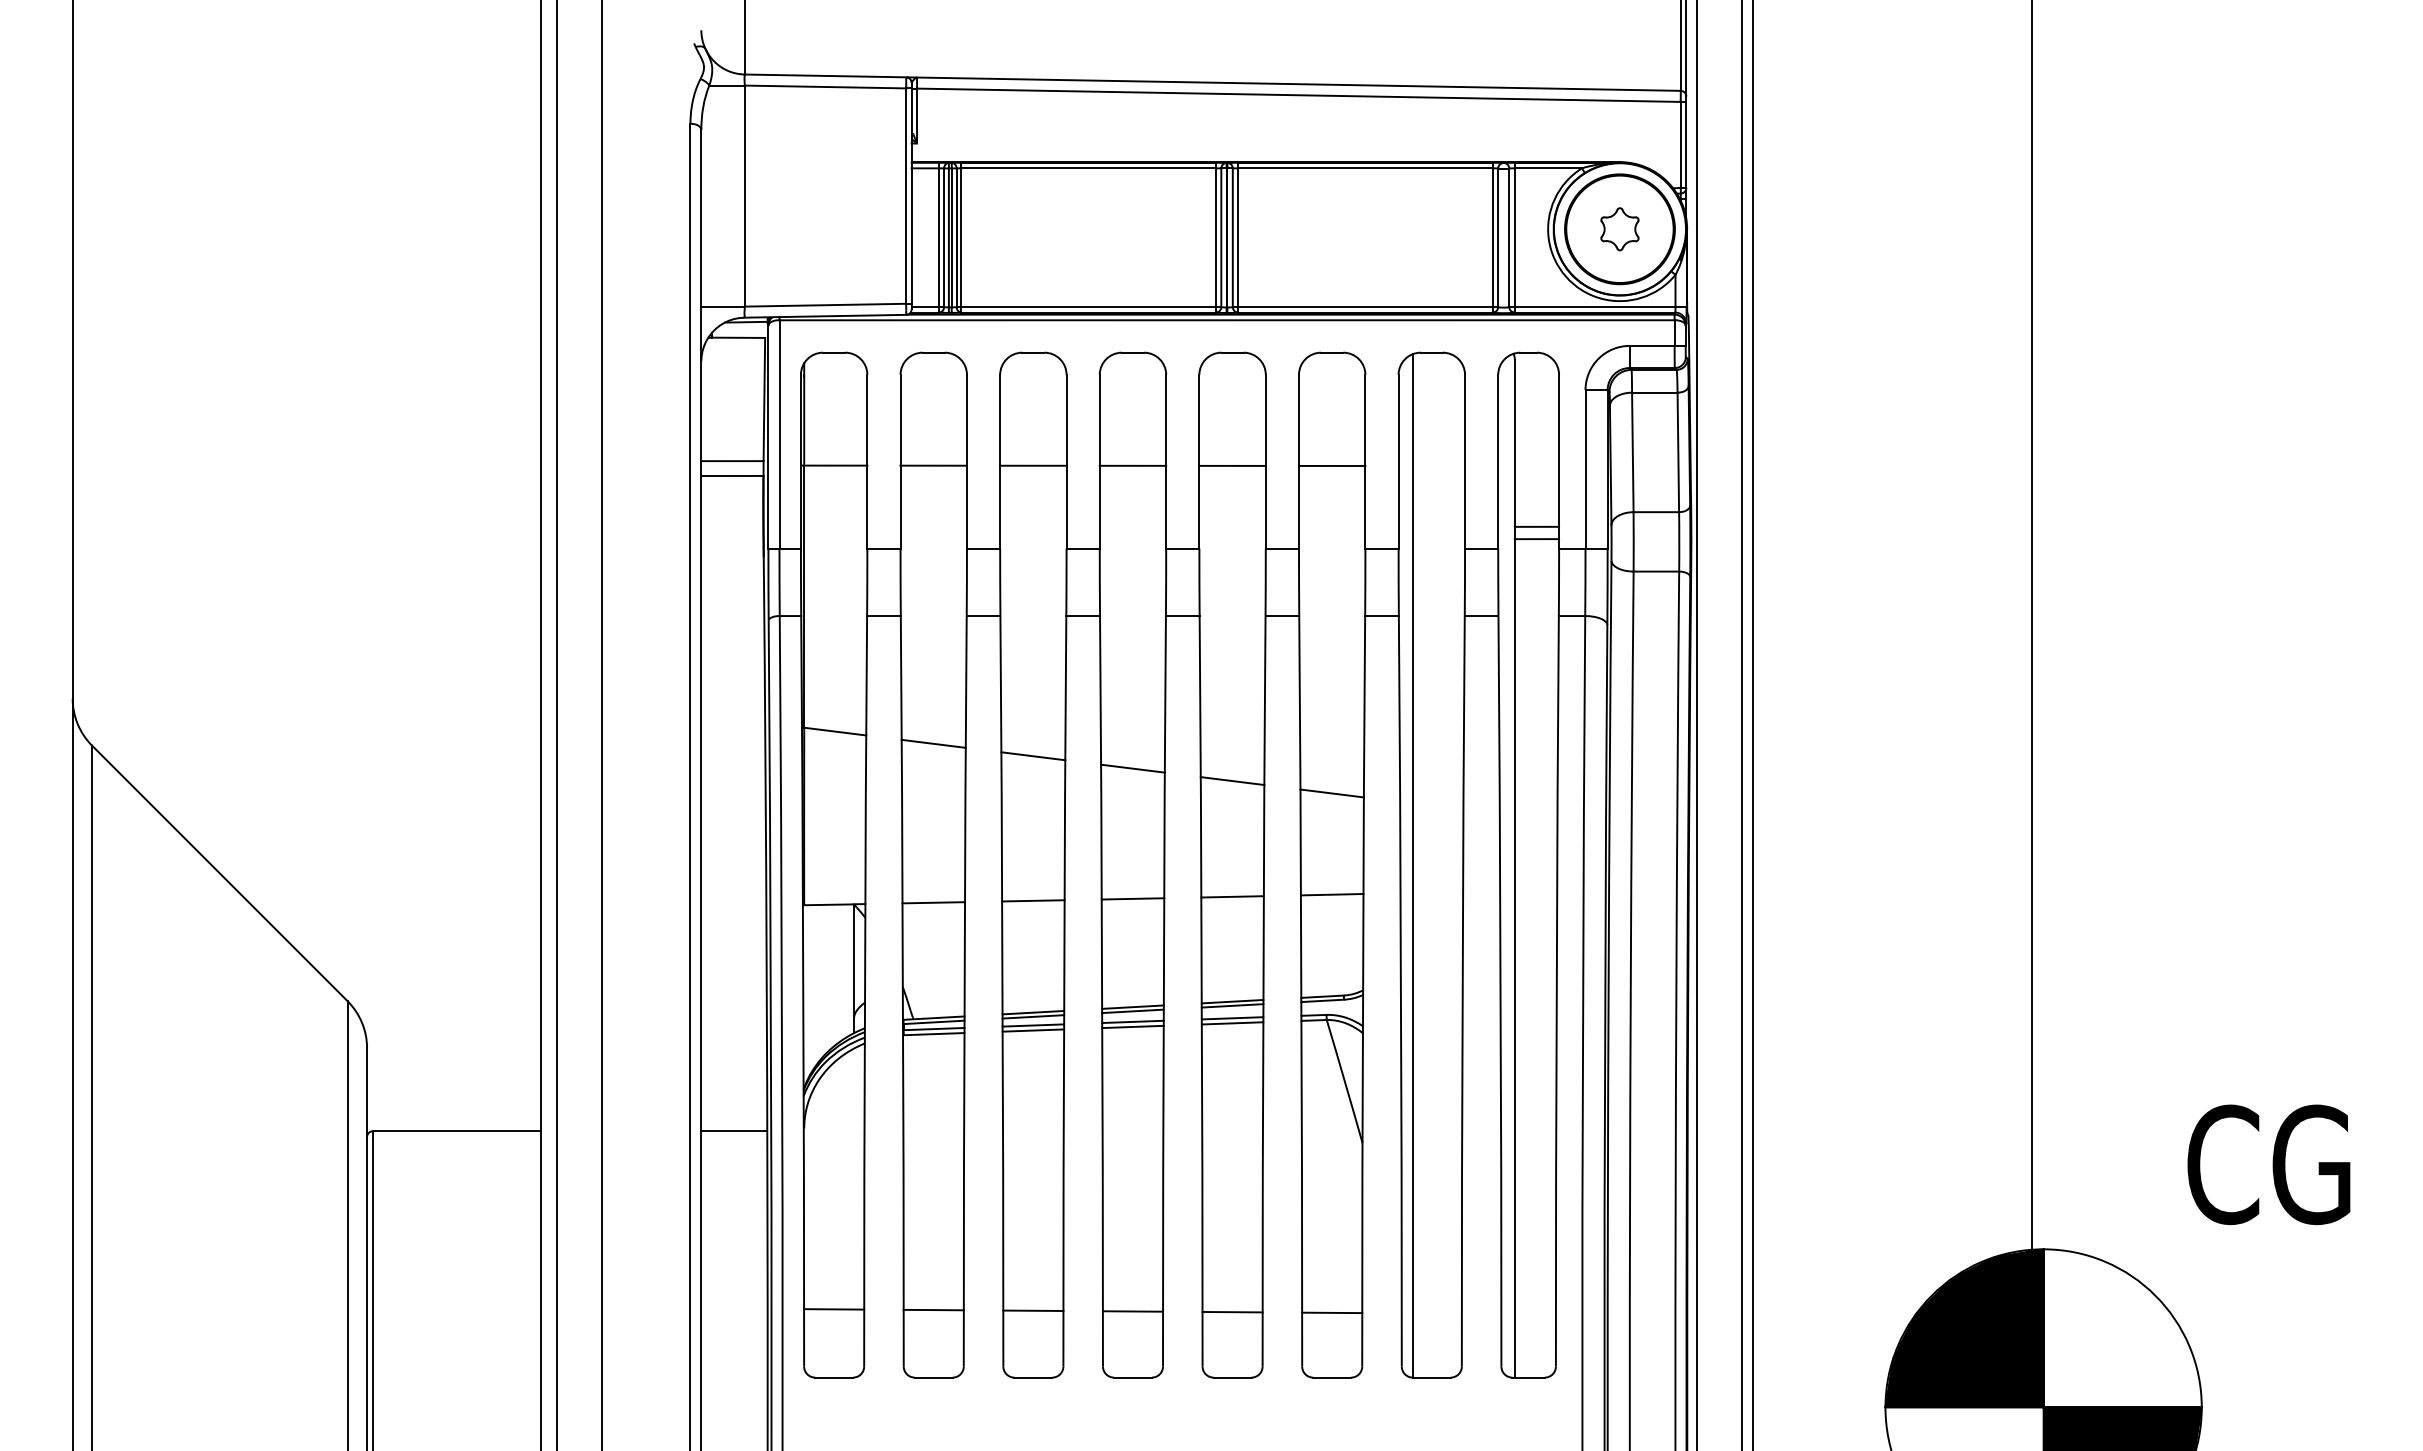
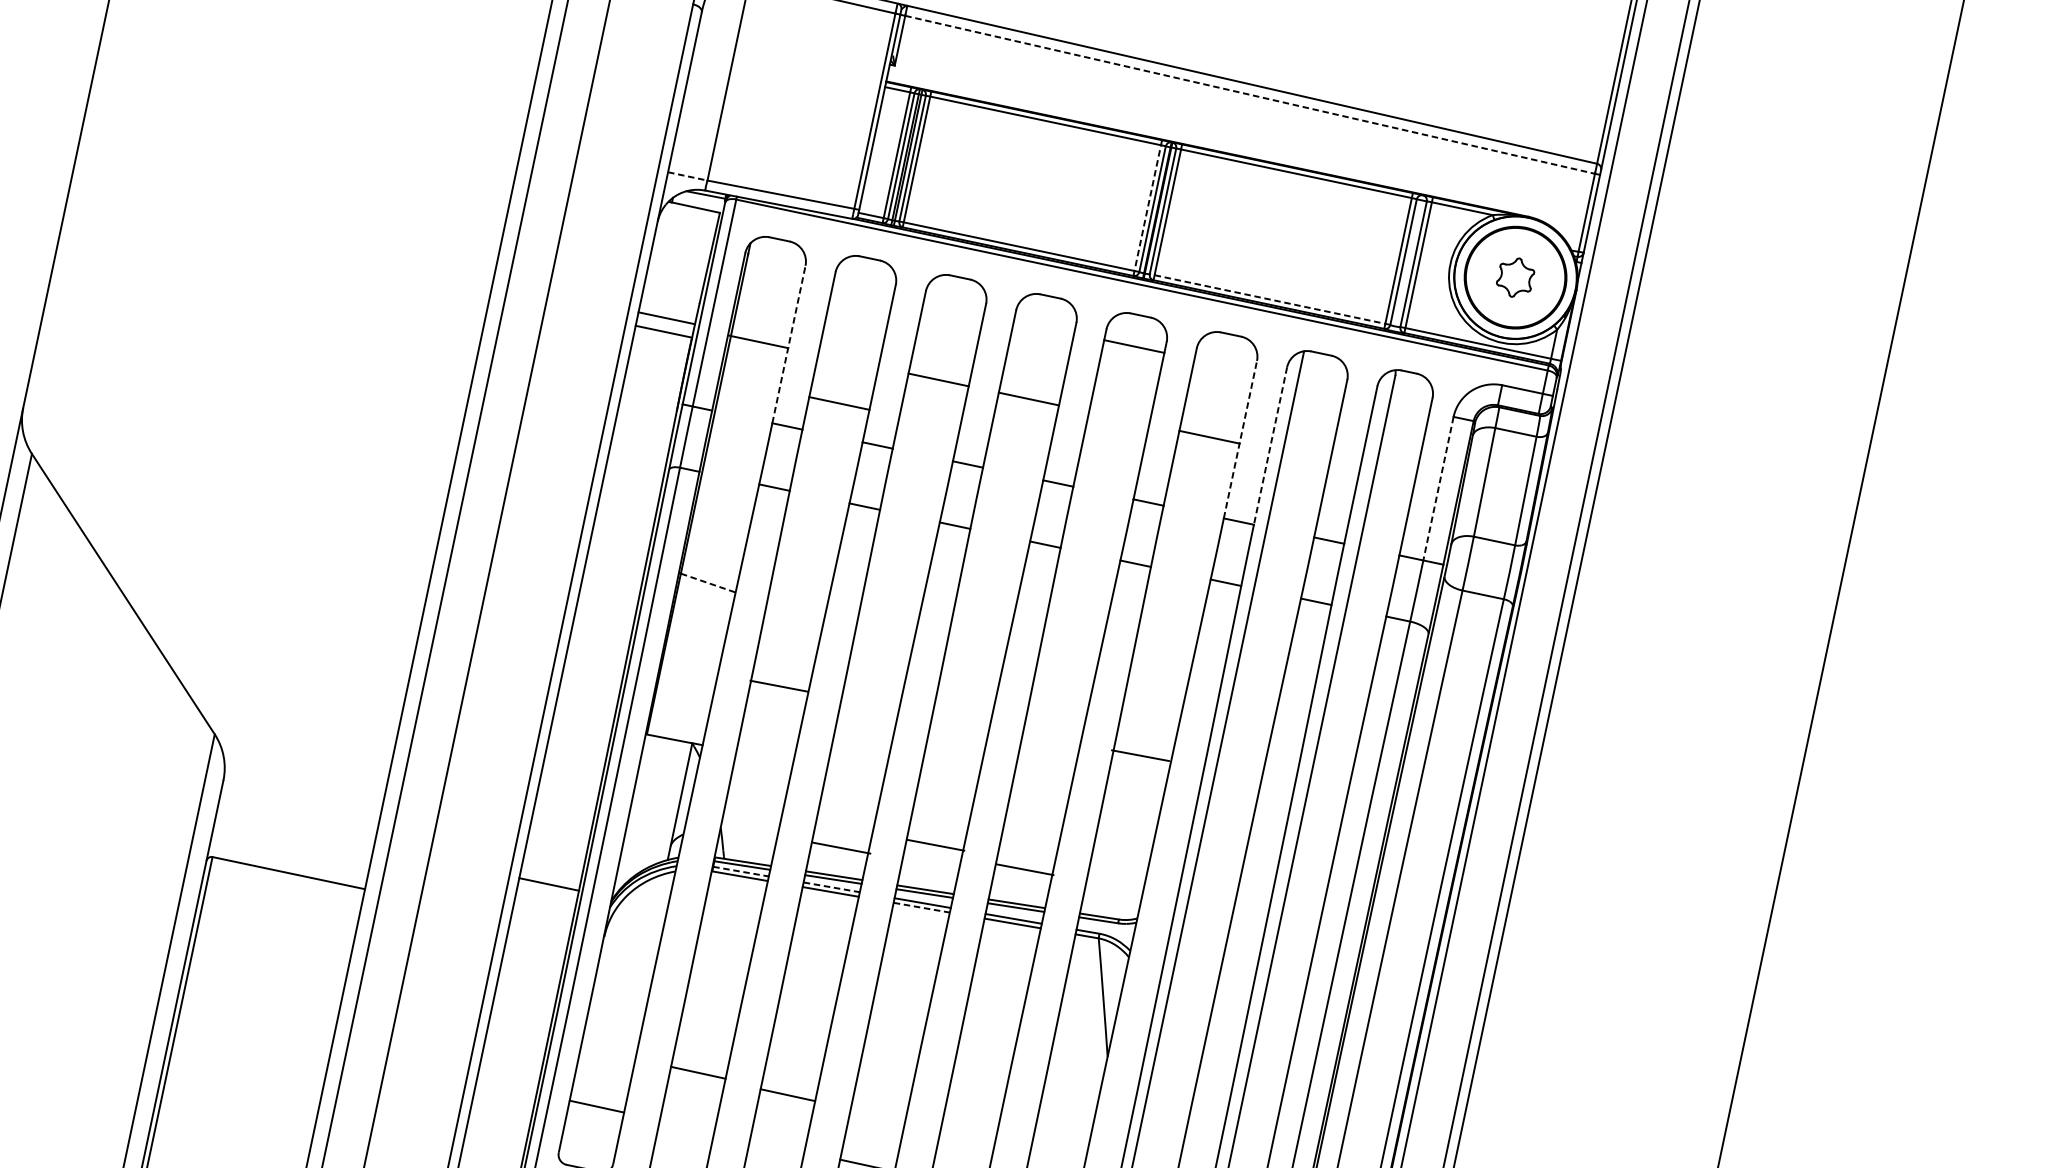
line: (1298, 95) -> (1249, 94), solid -> dashed
line: (1215, 237) -> (1147, 207), solid -> dashed
line: (723, 306) -> (688, 176), solid -> dashed
line: (1365, 307) -> (1269, 299), solid -> dashed
line: (867, 461) -> (789, 344), solid -> dashed
line: (1365, 461) -> (1240, 439), solid -> dashed
line: (1398, 461) -> (1270, 445), solid -> dashed
line: (933, 465) -> (839, 403), moved
line: (1232, 465) -> (1134, 346), moved
line: (1585, 469) -> (1438, 488), solid -> dashed
line: (1536, 526) -> (1383, 531), removed
line: (1536, 539) -> (1380, 542), removed
line: (835, 731) -> (708, 583), solid -> dashed
line: (933, 743) -> (795, 612), removed
line: (1033, 756) -> (883, 643), removed
line: (1132, 768) -> (970, 673), removed
line: (1232, 781) -> (1058, 704), removed
line: (1331, 793) -> (1146, 733), removed
line: (1331, 894) -> (1139, 755), moved
line: (1232, 896) -> (1024, 869), moved
line: (1132, 898) -> (935, 844), moved
line: (1033, 900) -> (842, 847), moved
line: (933, 902) -> (778, 685), moved
line: (1033, 1025) -> (831, 887), solid -> dashed
line: (1132, 1026) -> (921, 907), solid -> dashed
line: (934, 1029) -> (741, 872), solid -> dashed
line: (734, 1131) -> (549, 884), moved
line: (933, 1309) -> (698, 1072), moved
line: (1033, 1310) -> (788, 1094), moved

